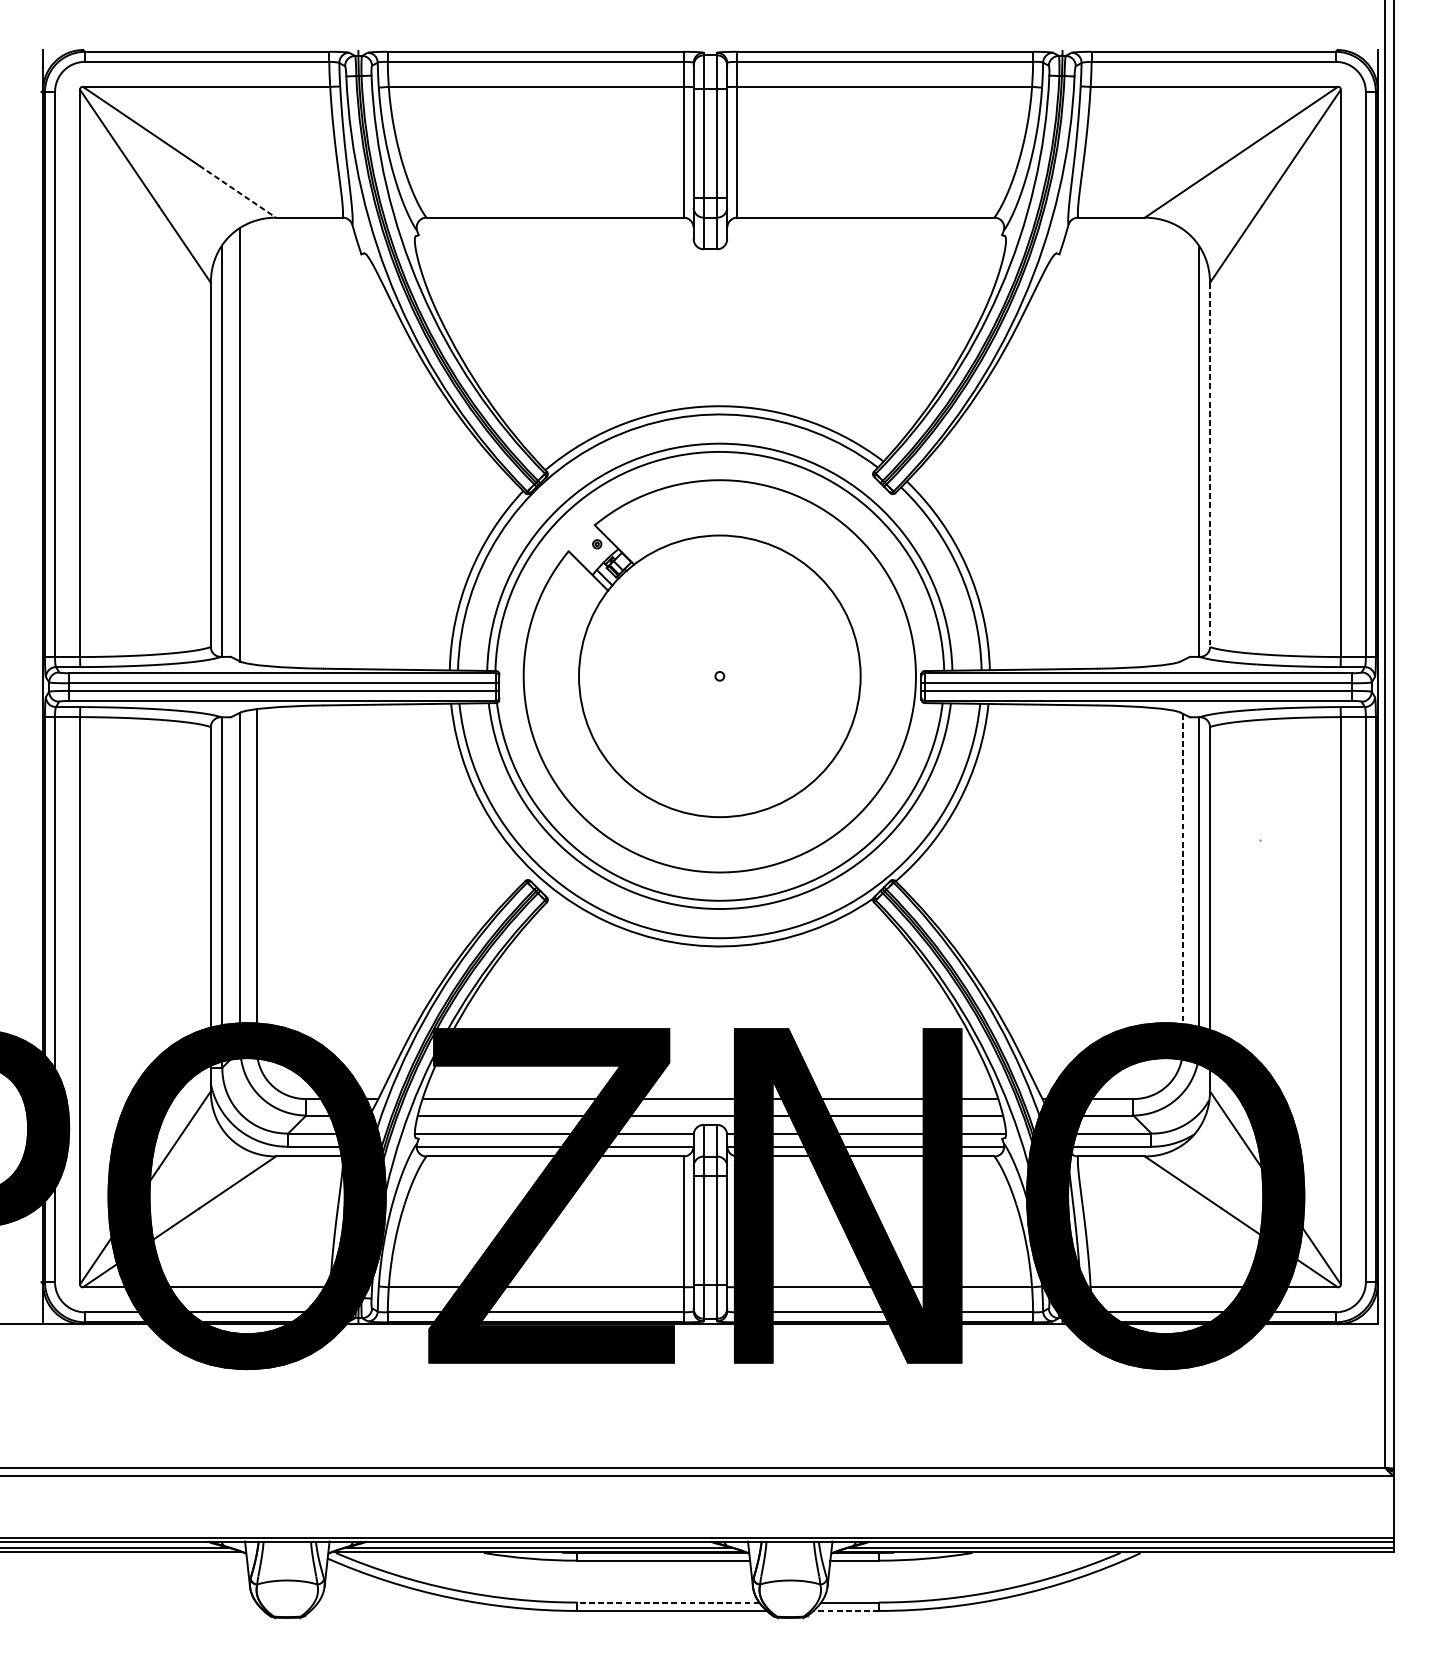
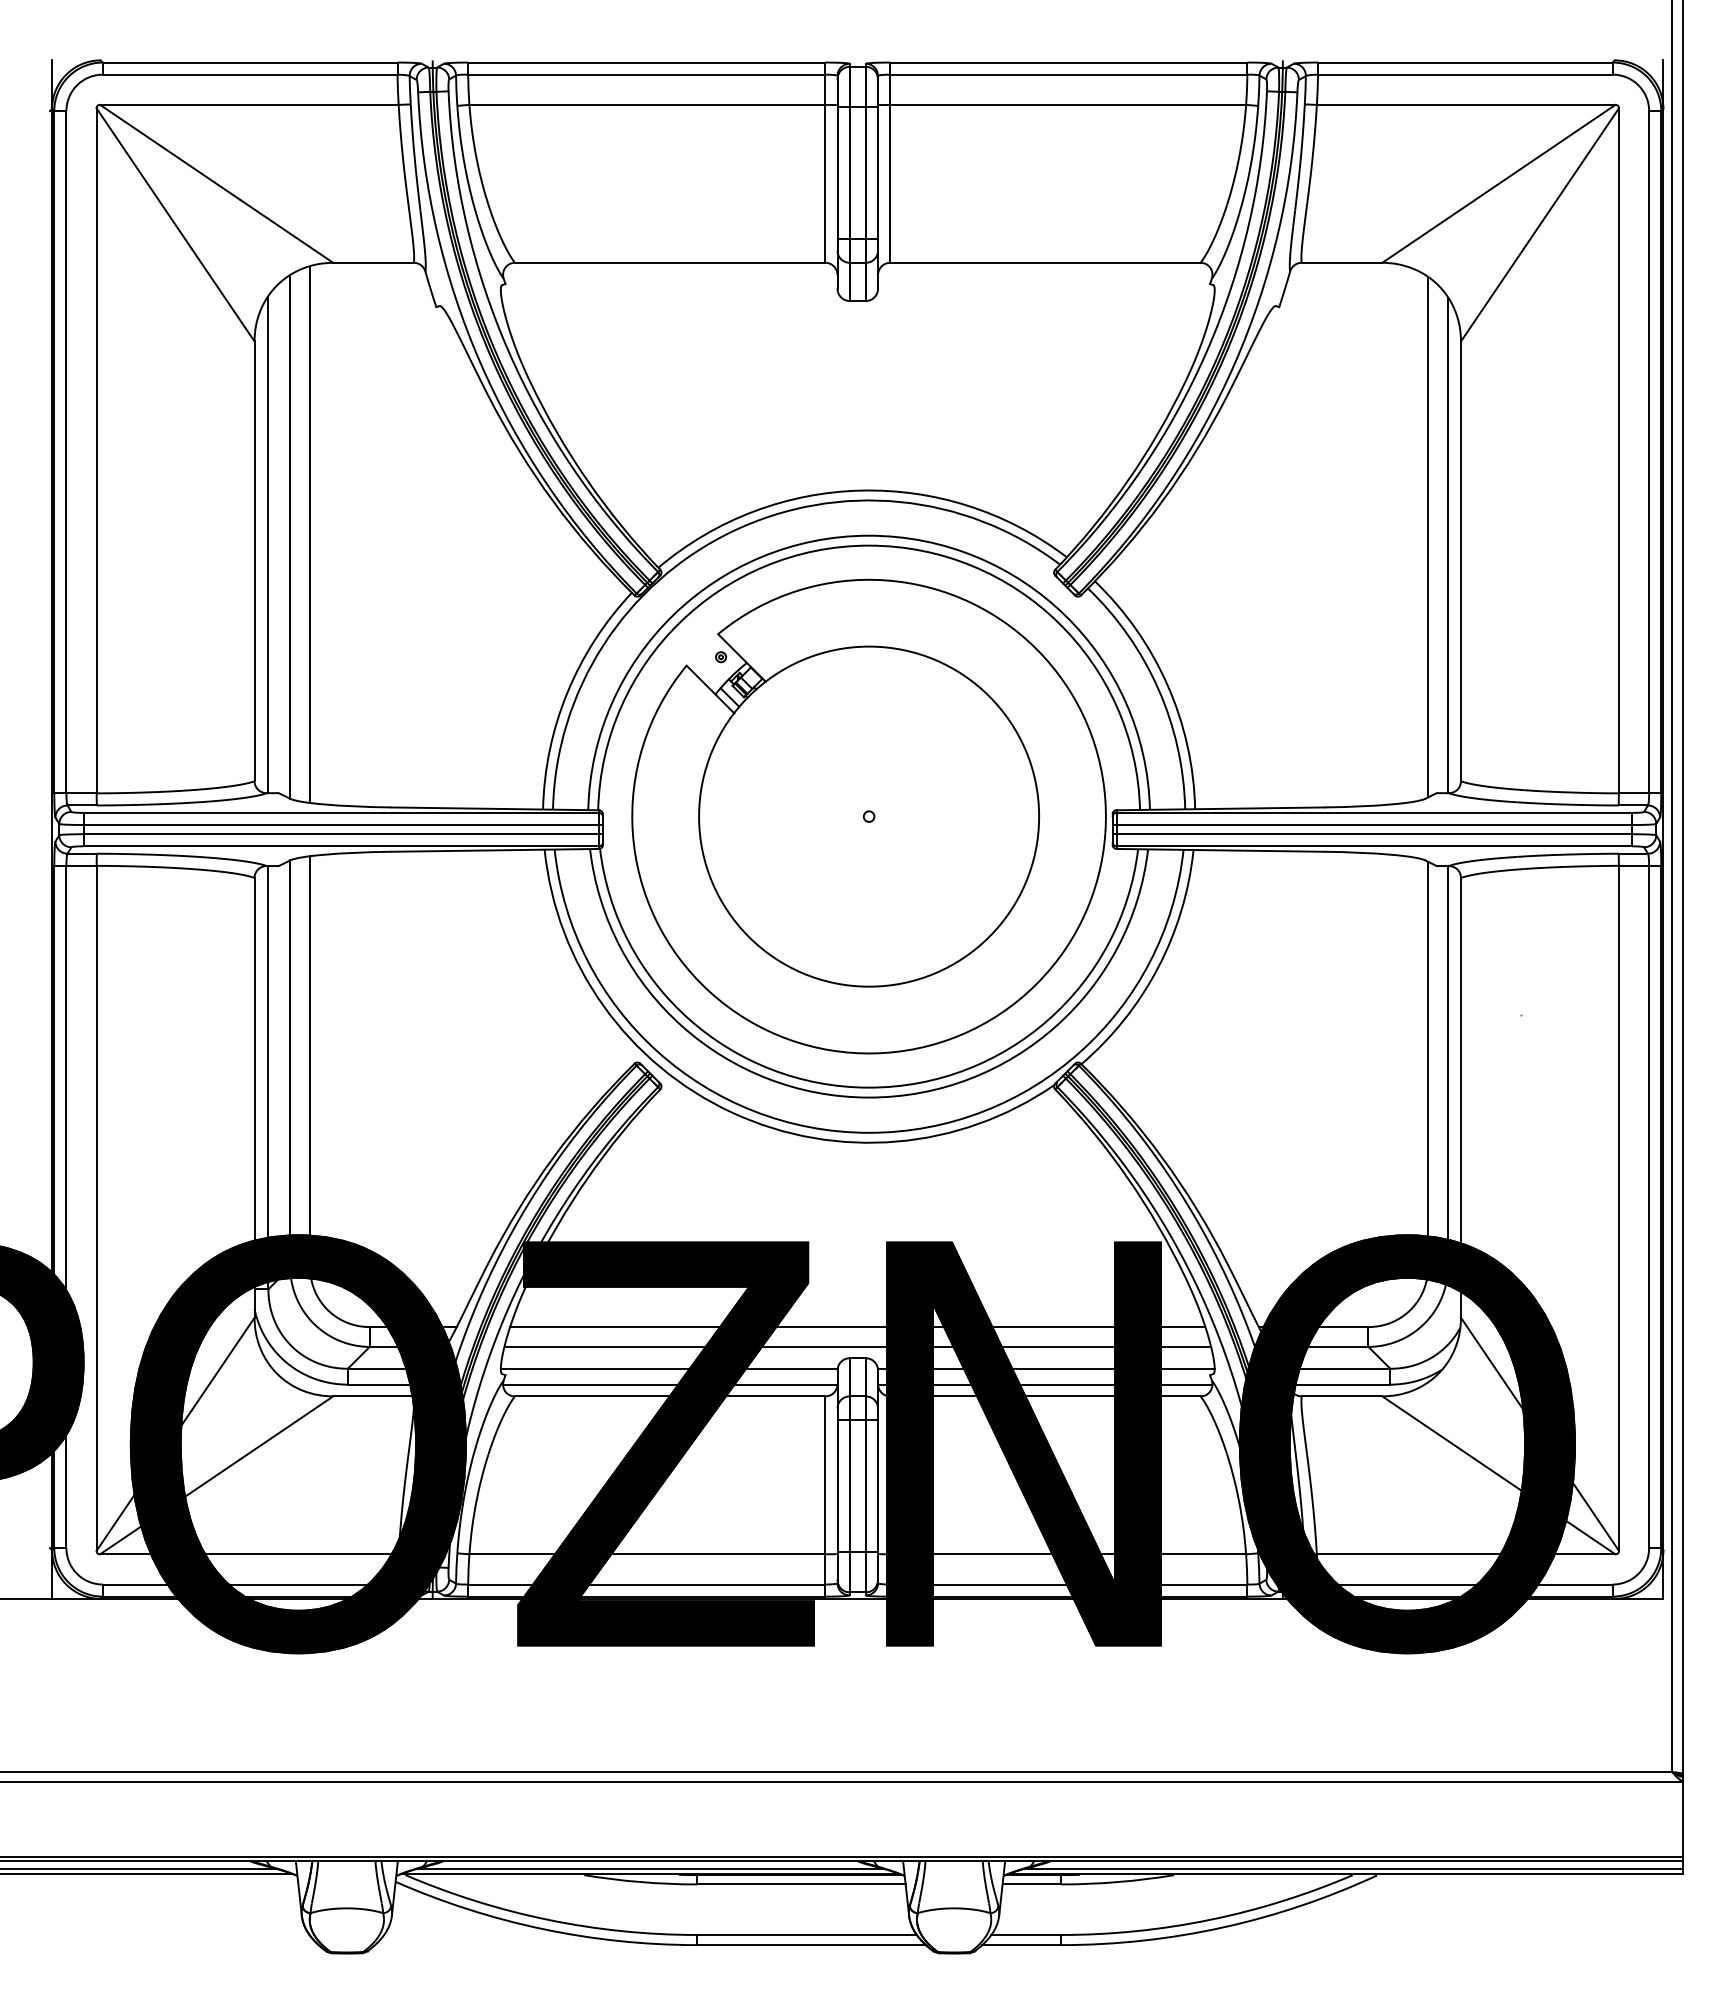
line: (237, 191) -> (286, 231), dashed -> solid
line: (257, 442) -> (310, 534), added
line: (1183, 445) -> (1428, 537), added
line: (1209, 465) -> (1460, 561), dashed -> solid
line: (1183, 881) -> (1428, 1064), dashed -> solid
line: (668, 1602) -> (807, 1934), dashed -> solid
line: (846, 1611) -> (1021, 1945), dashed -> solid

